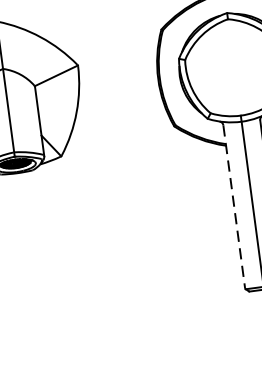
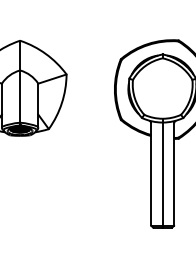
line: (234, 206) -> (151, 174), dashed -> solid

